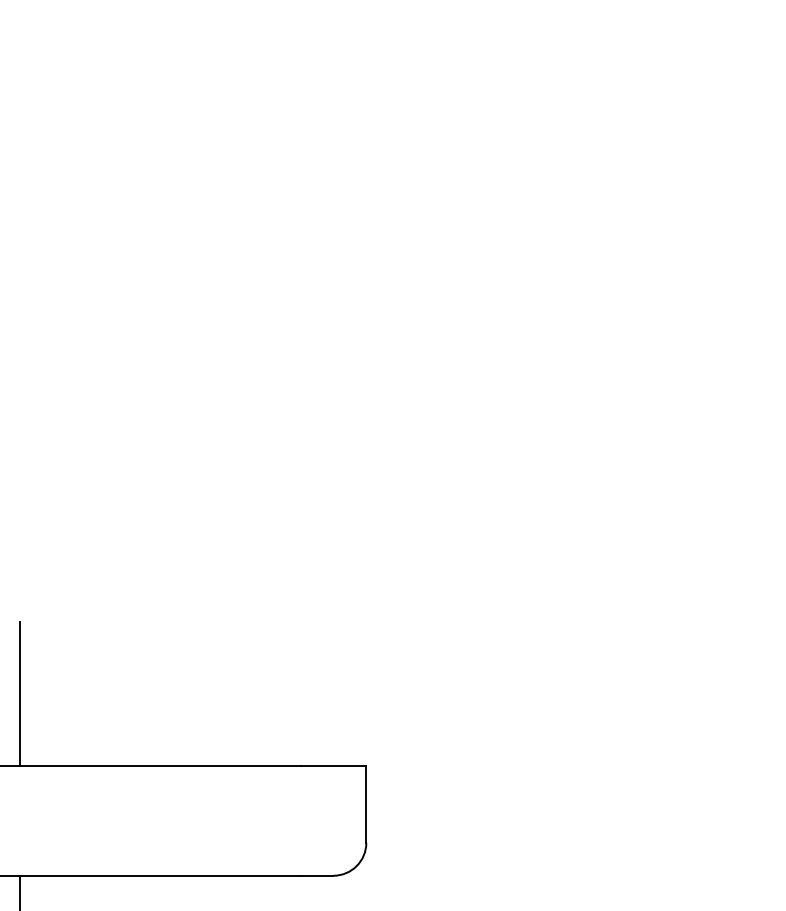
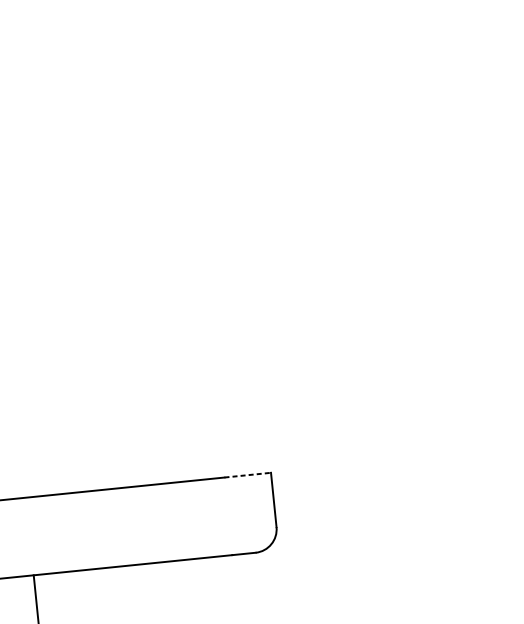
line: (20, 694) -> (20, 446), removed
line: (333, 766) -> (247, 475), solid -> dashed

